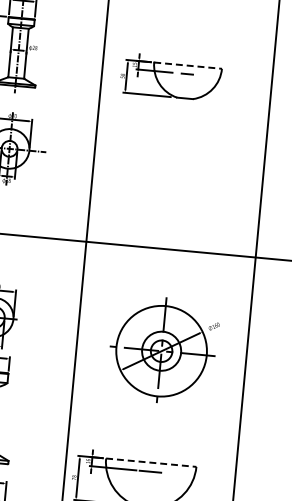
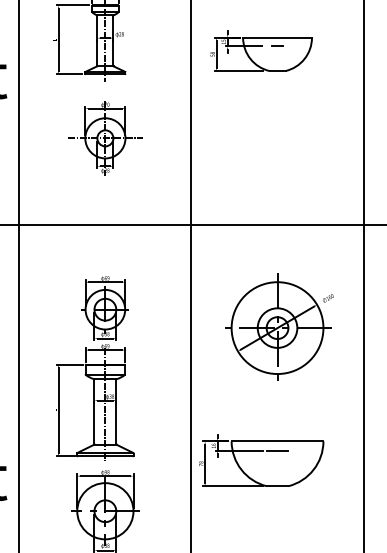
line: (189, 65) -> (278, 37), dashed -> solid
line: (151, 462) -> (277, 441), dashed -> solid

